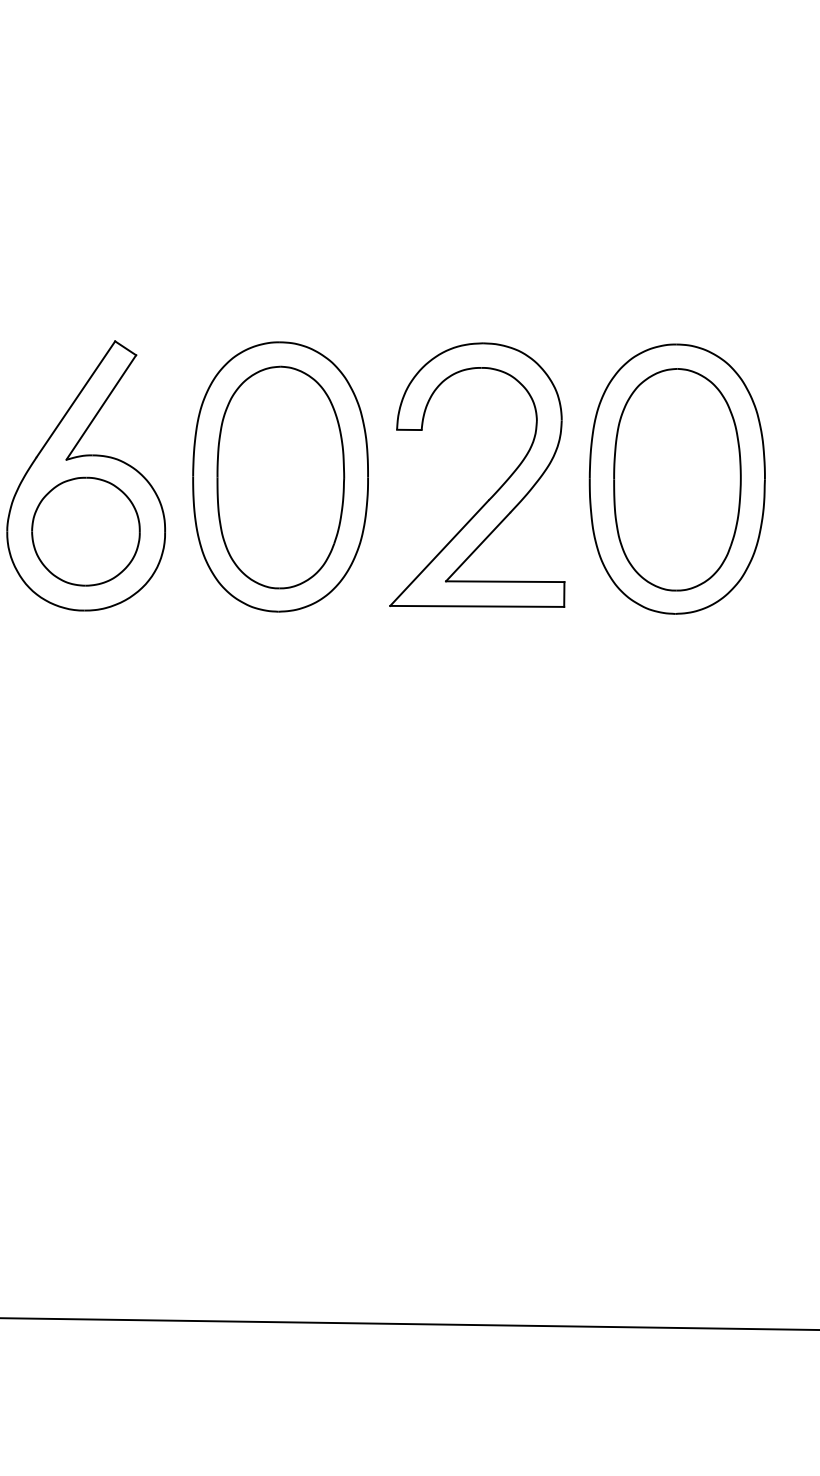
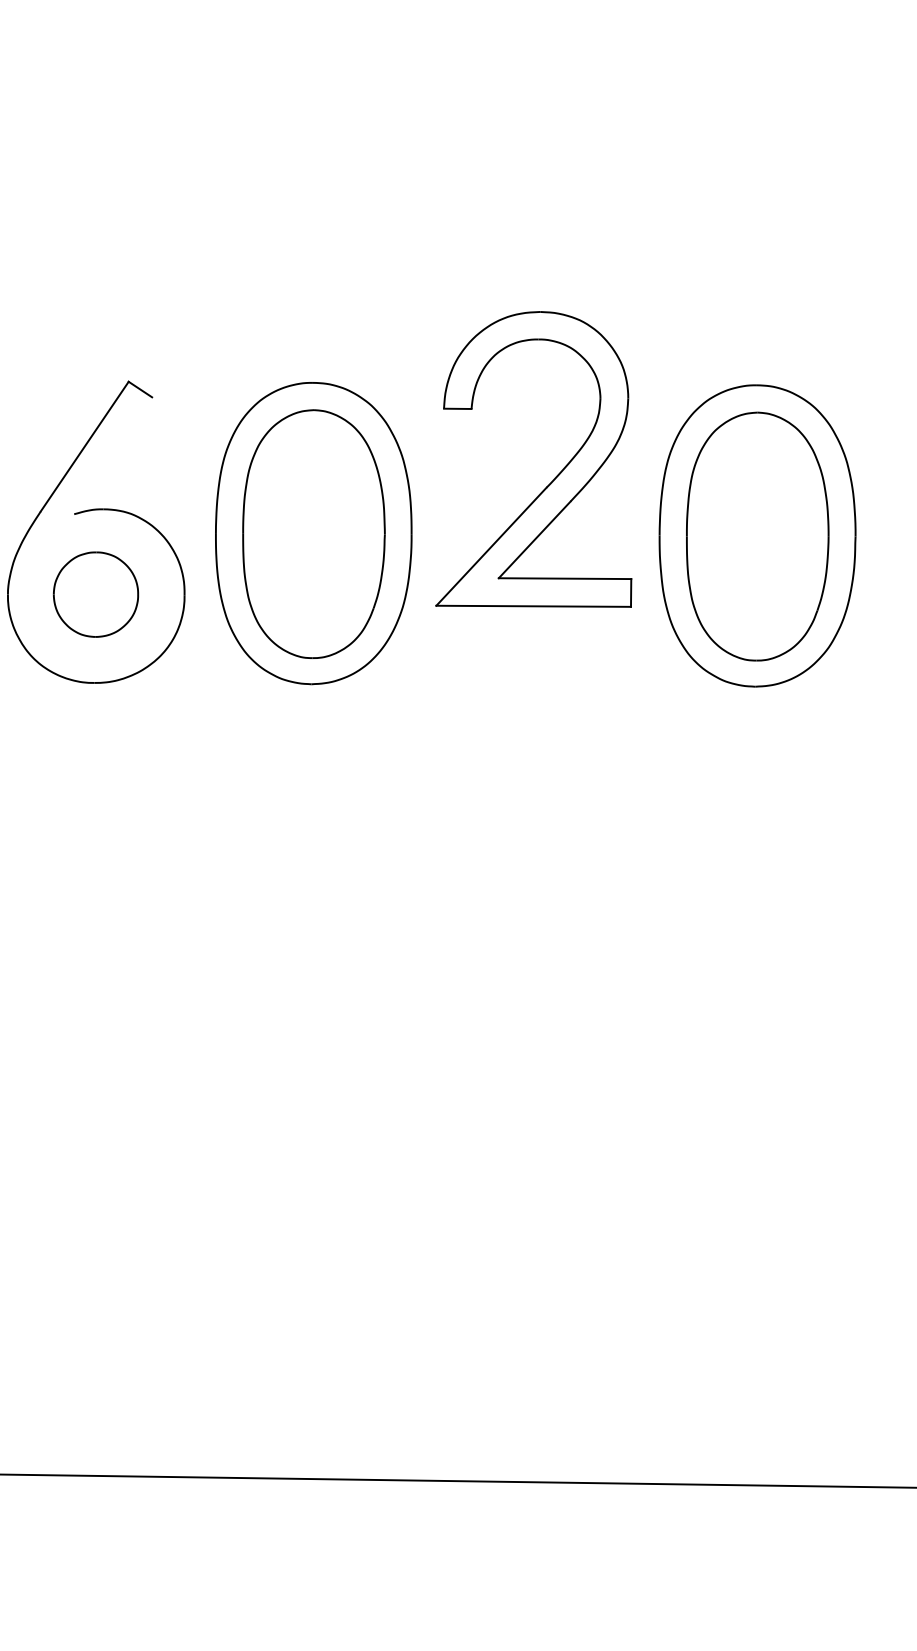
line: (101, 407) -> (113, 455), removed
part: (495, 491) -> (554, 477), moved
part: (85, 531) -> (95, 594), size x0.7

